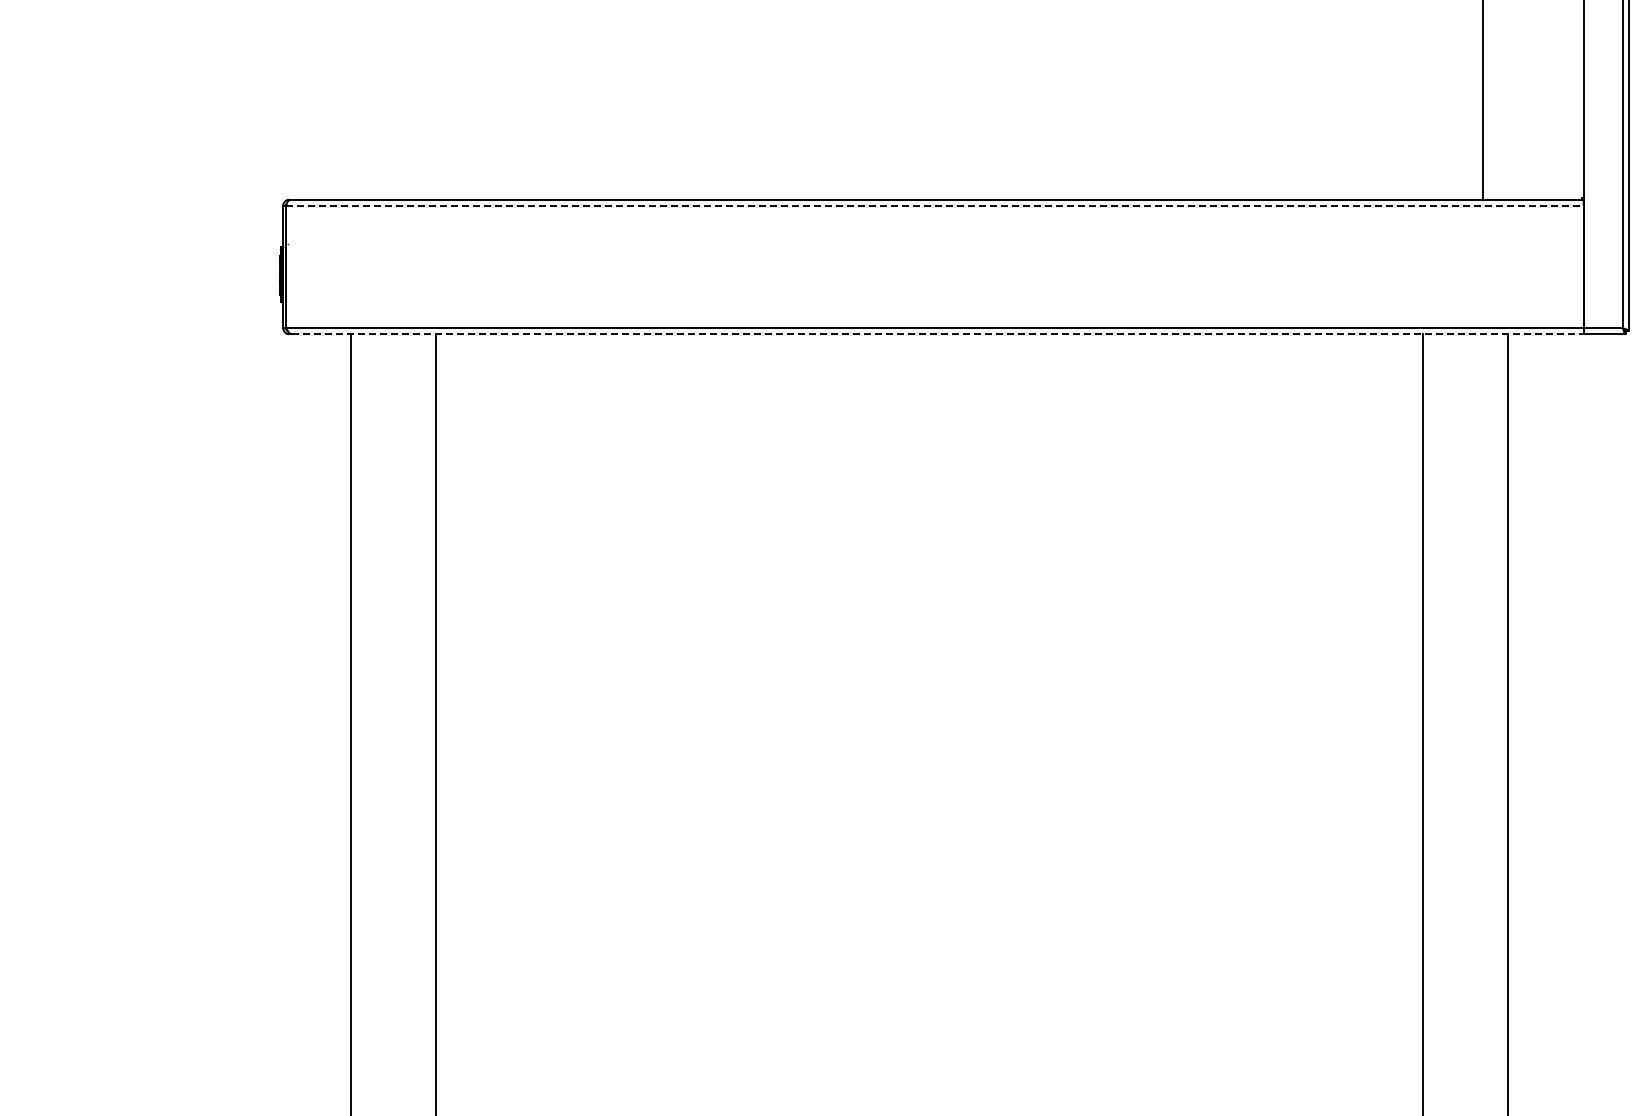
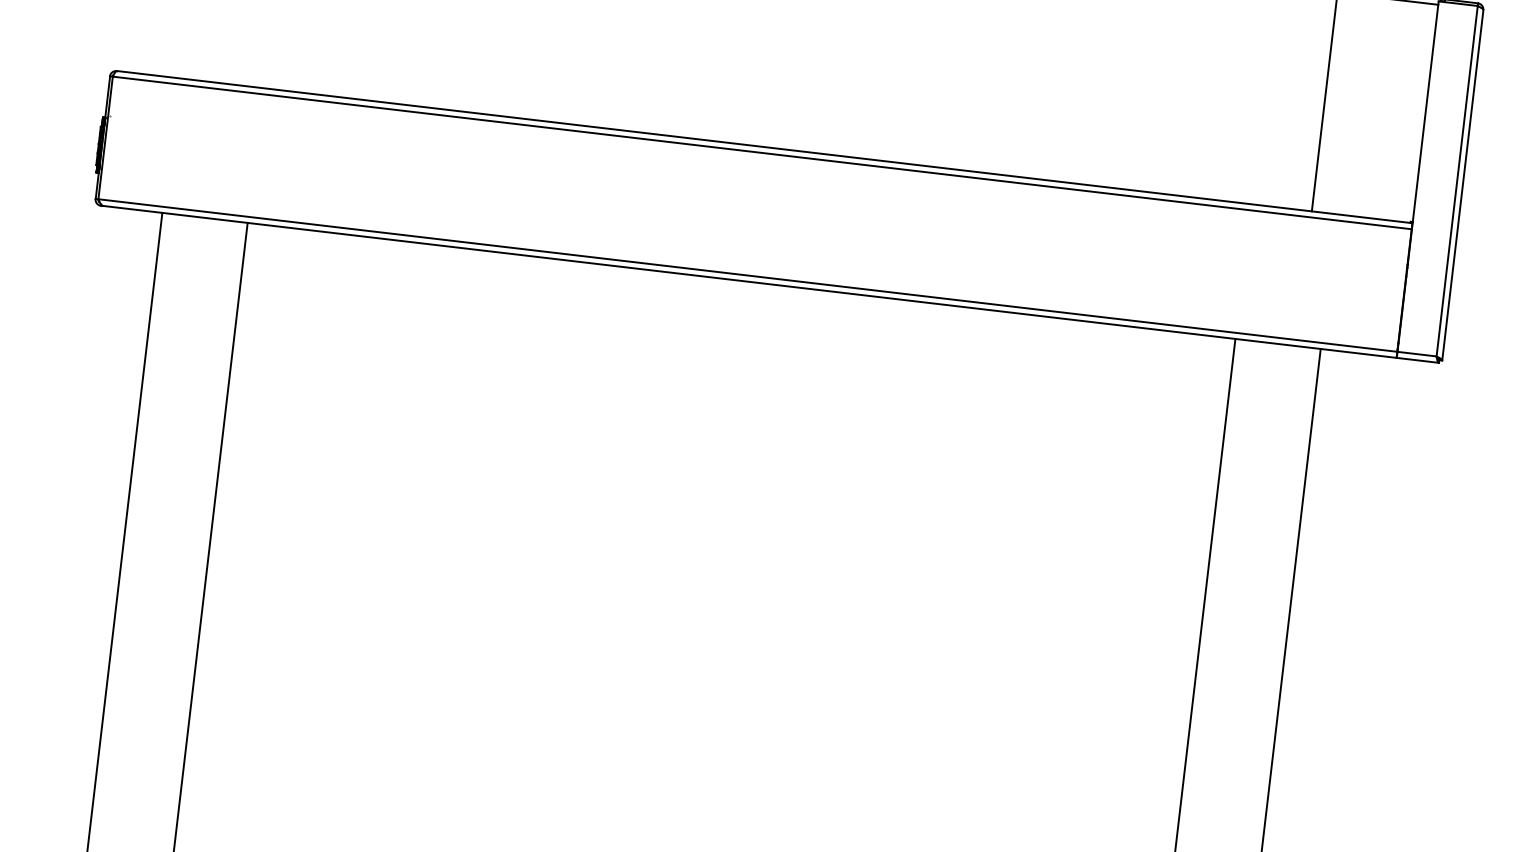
line: (934, 205) -> (761, 152), dashed -> solid
line: (937, 334) -> (749, 282), dashed -> solid

